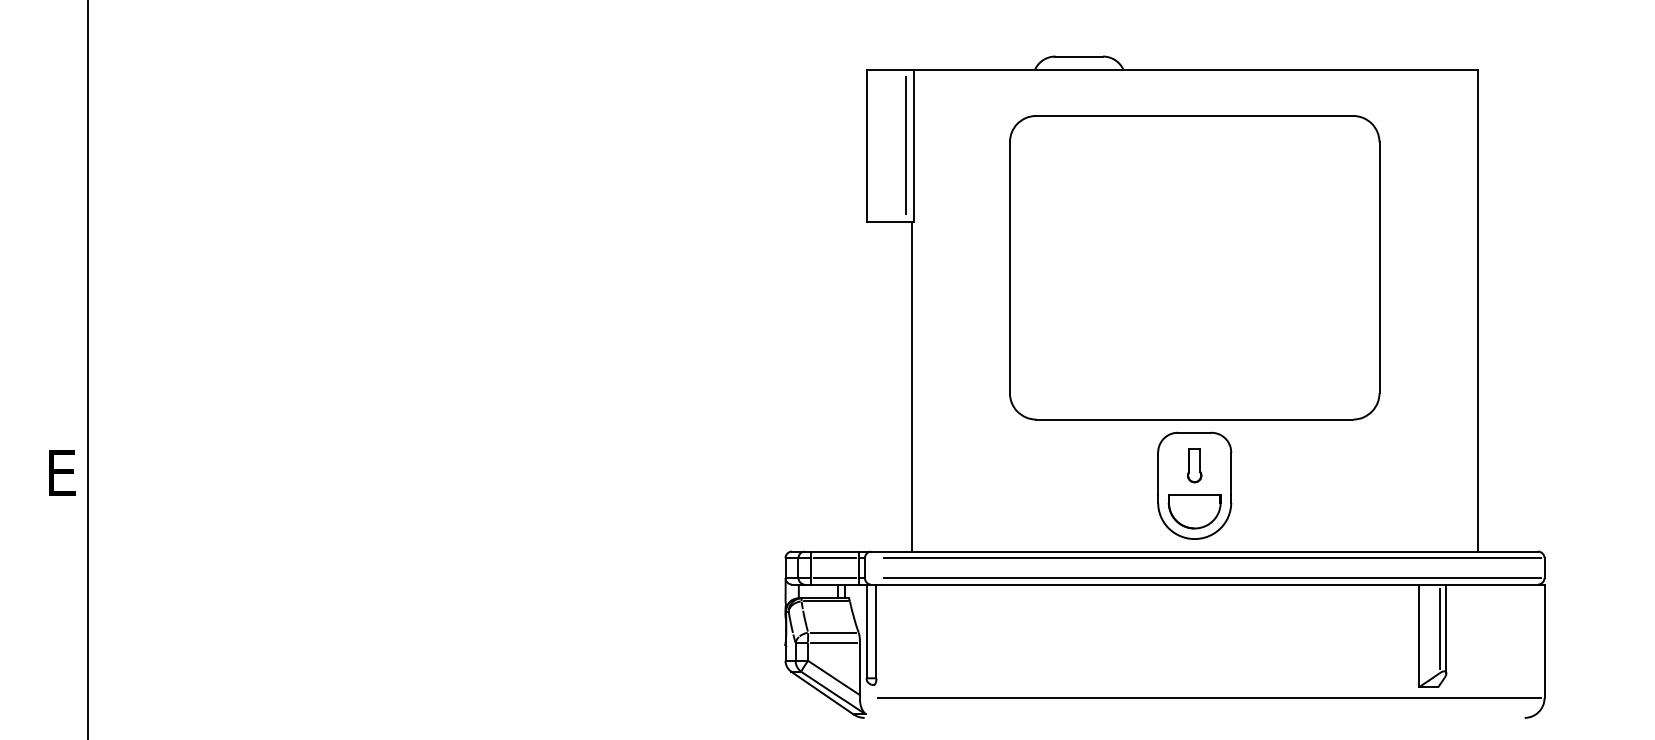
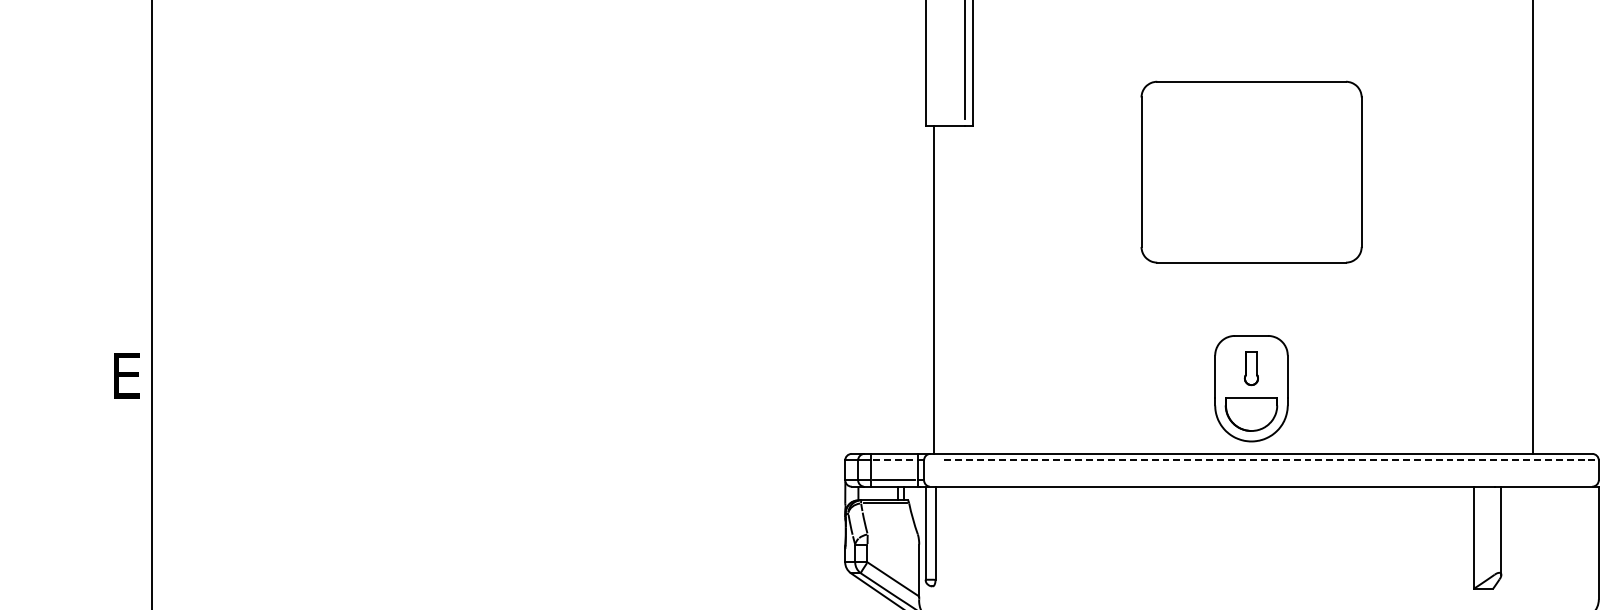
part: (1194, 267) -> (1251, 171), size x0.6
line: (911, 386) -> (933, 290), moved
line: (835, 558) -> (894, 460), solid -> dashed
line: (1212, 558) -> (1269, 460), solid -> dashed
line: (1212, 577) -> (1269, 479), removed
line: (1439, 628) -> (1494, 530), removed
line: (833, 632) -> (892, 534), removed
line: (833, 642) -> (892, 544), removed
line: (1208, 698) -> (1265, 599), removed

